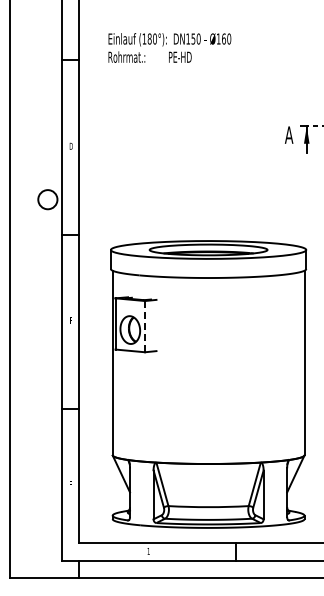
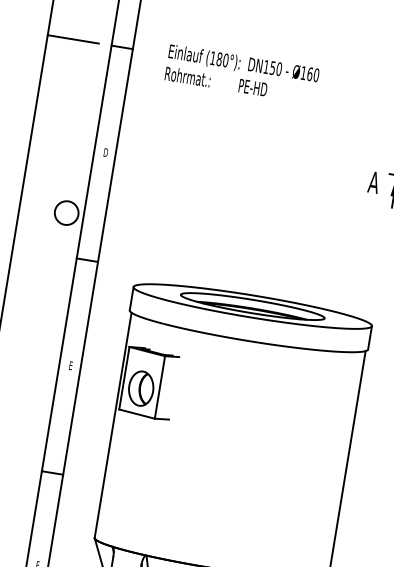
text: (169, 47) -> (241, 73), moved
line: (30, 60) -> (73, 39), added
line: (145, 326) -> (160, 387), dashed -> solid

